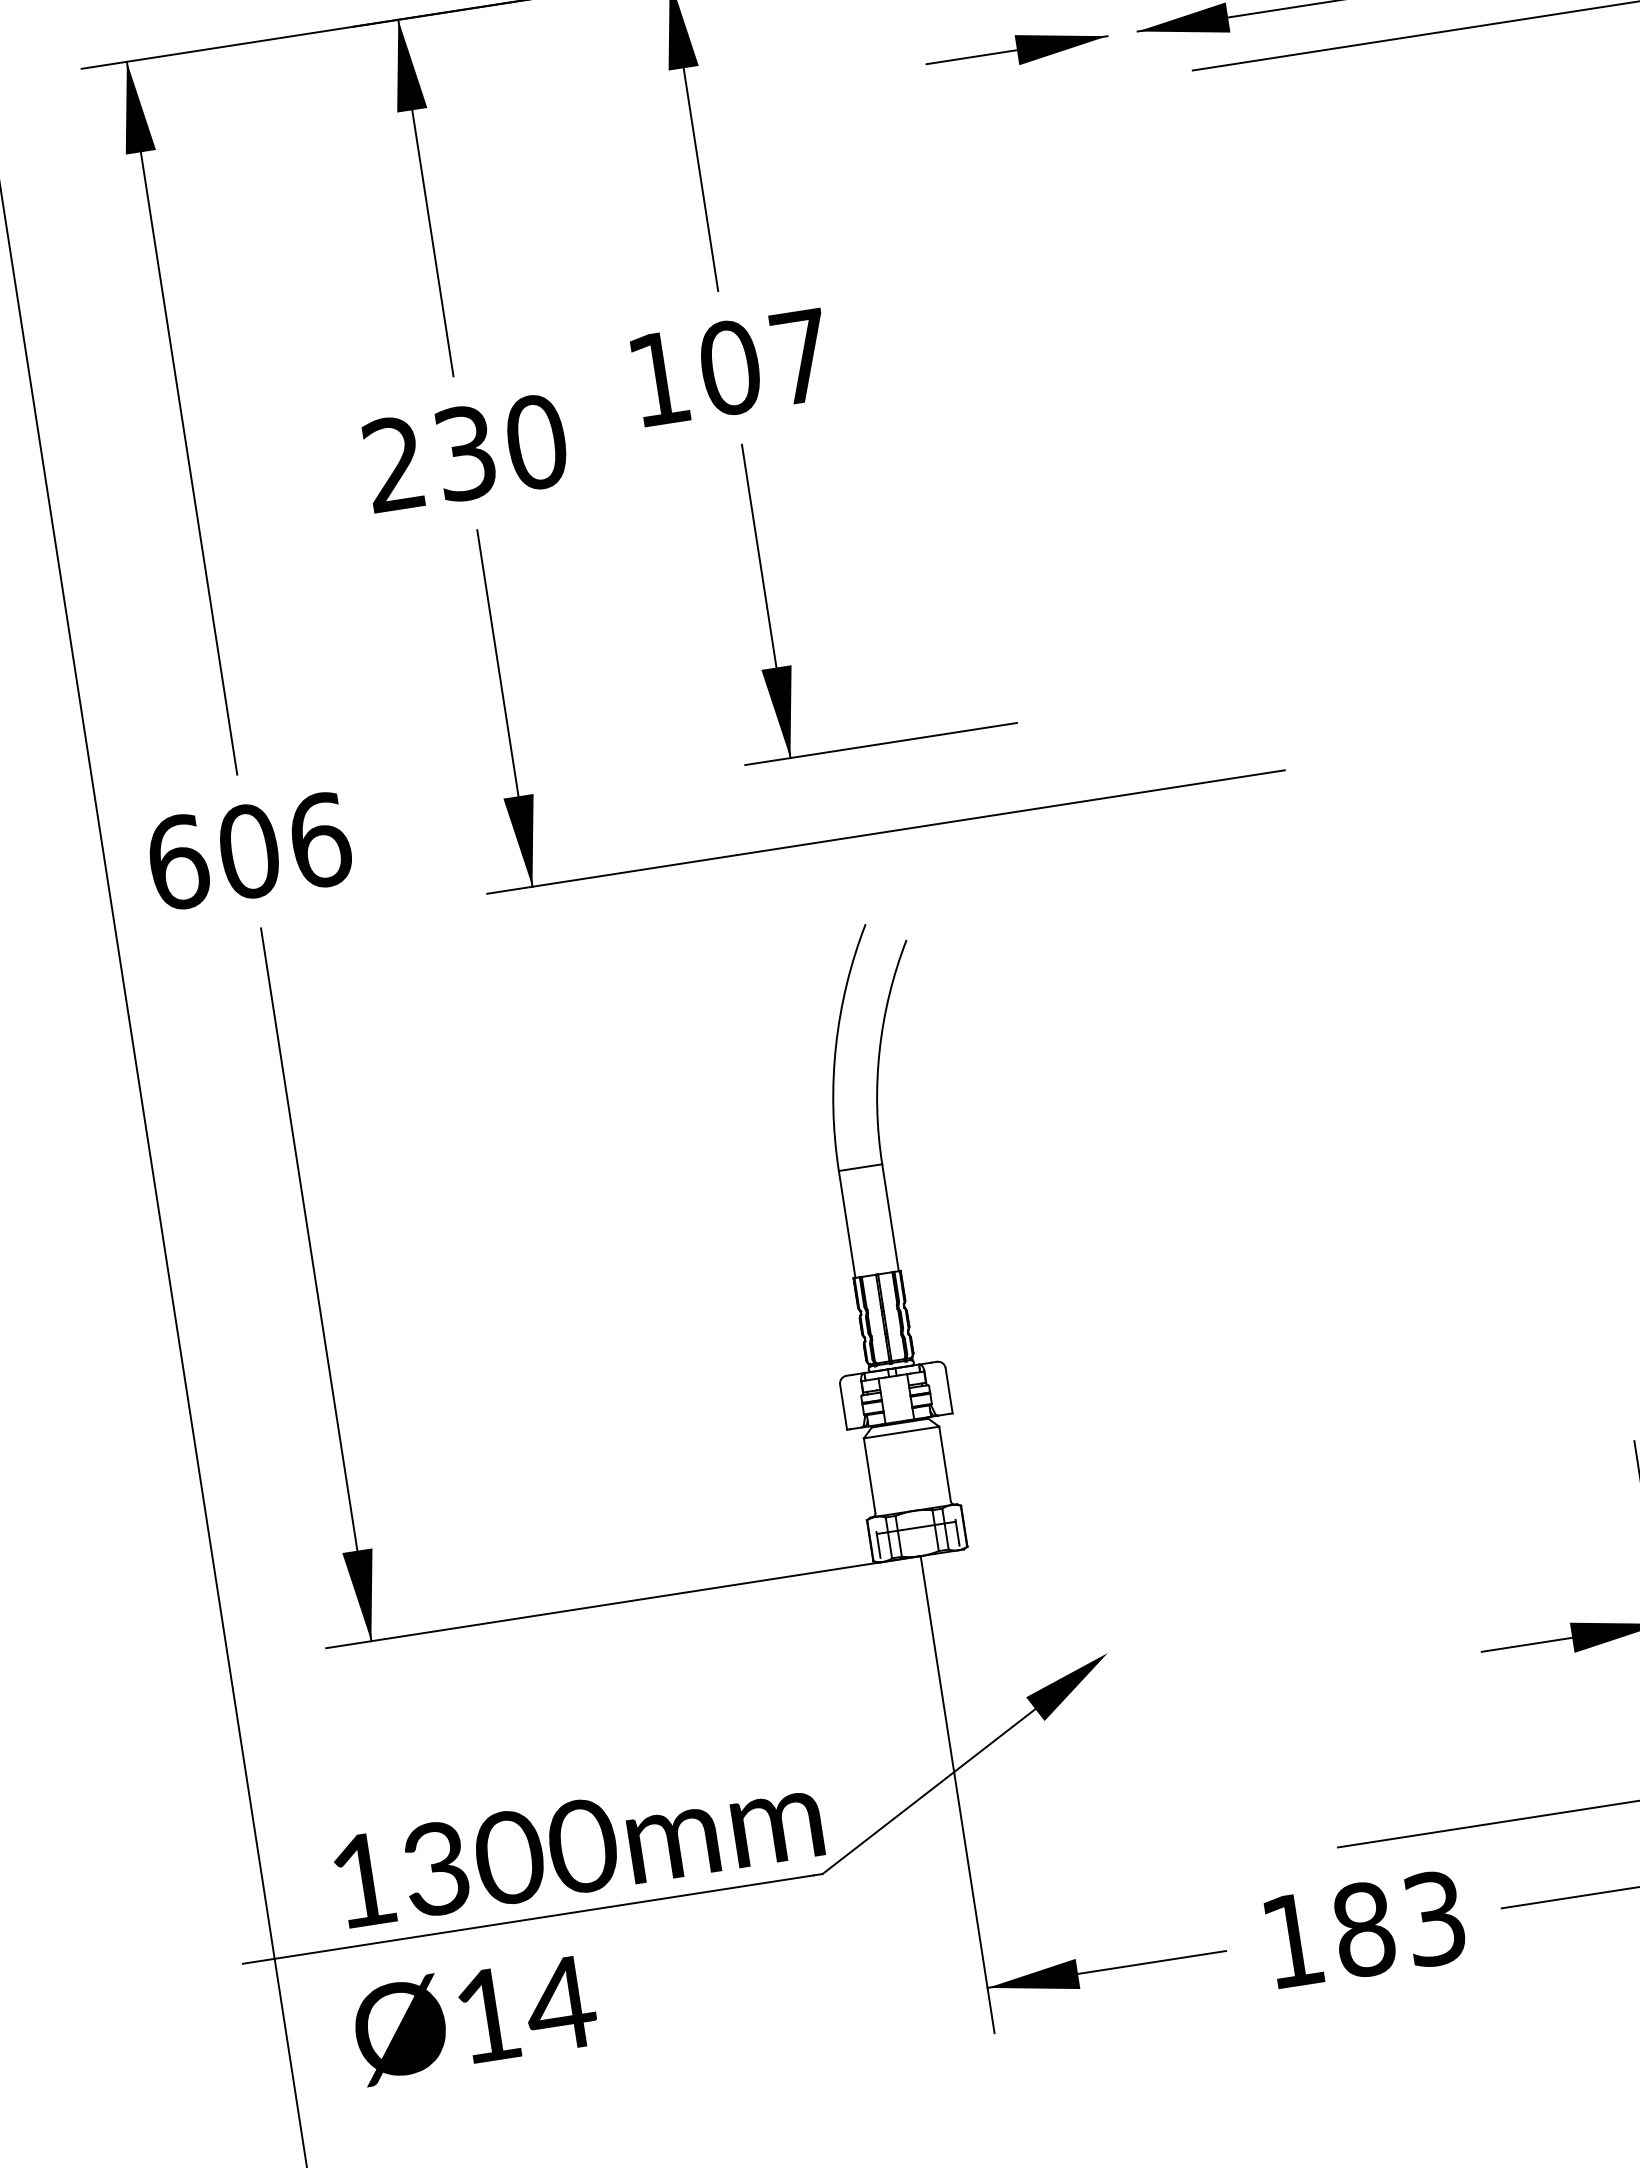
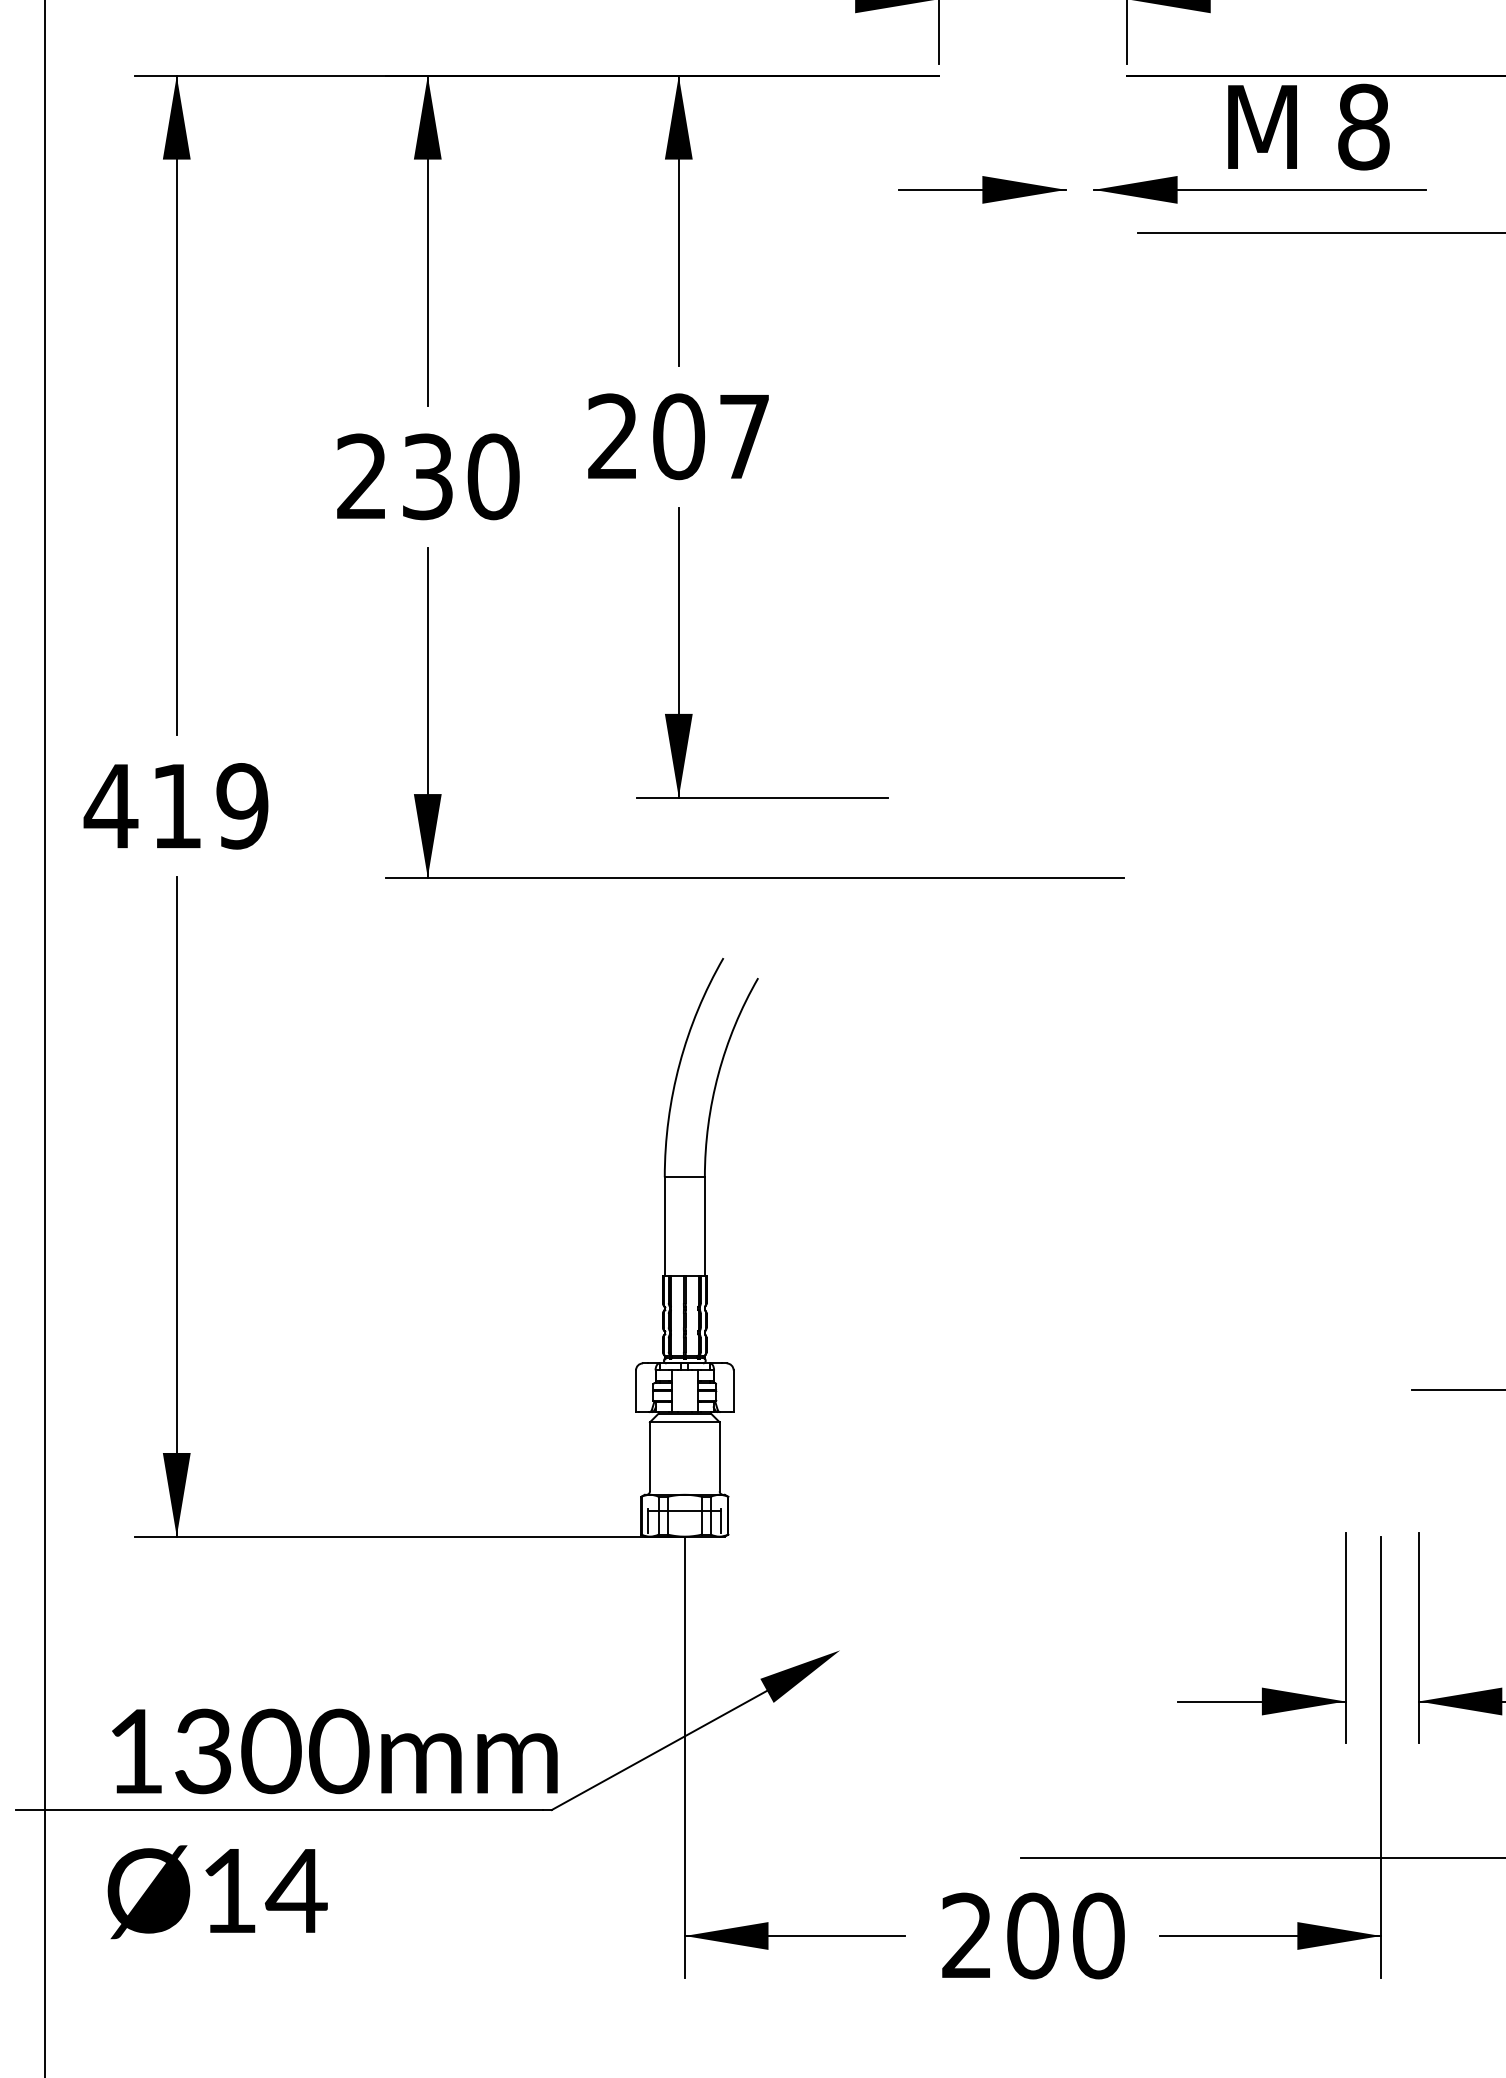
text: (658, 377) -> (612, 435), 107 -> 207
text: (248, 851) -> (176, 806), 606 -> 419
text: (1364, 1929) -> (1033, 1935), 183 -> 200

